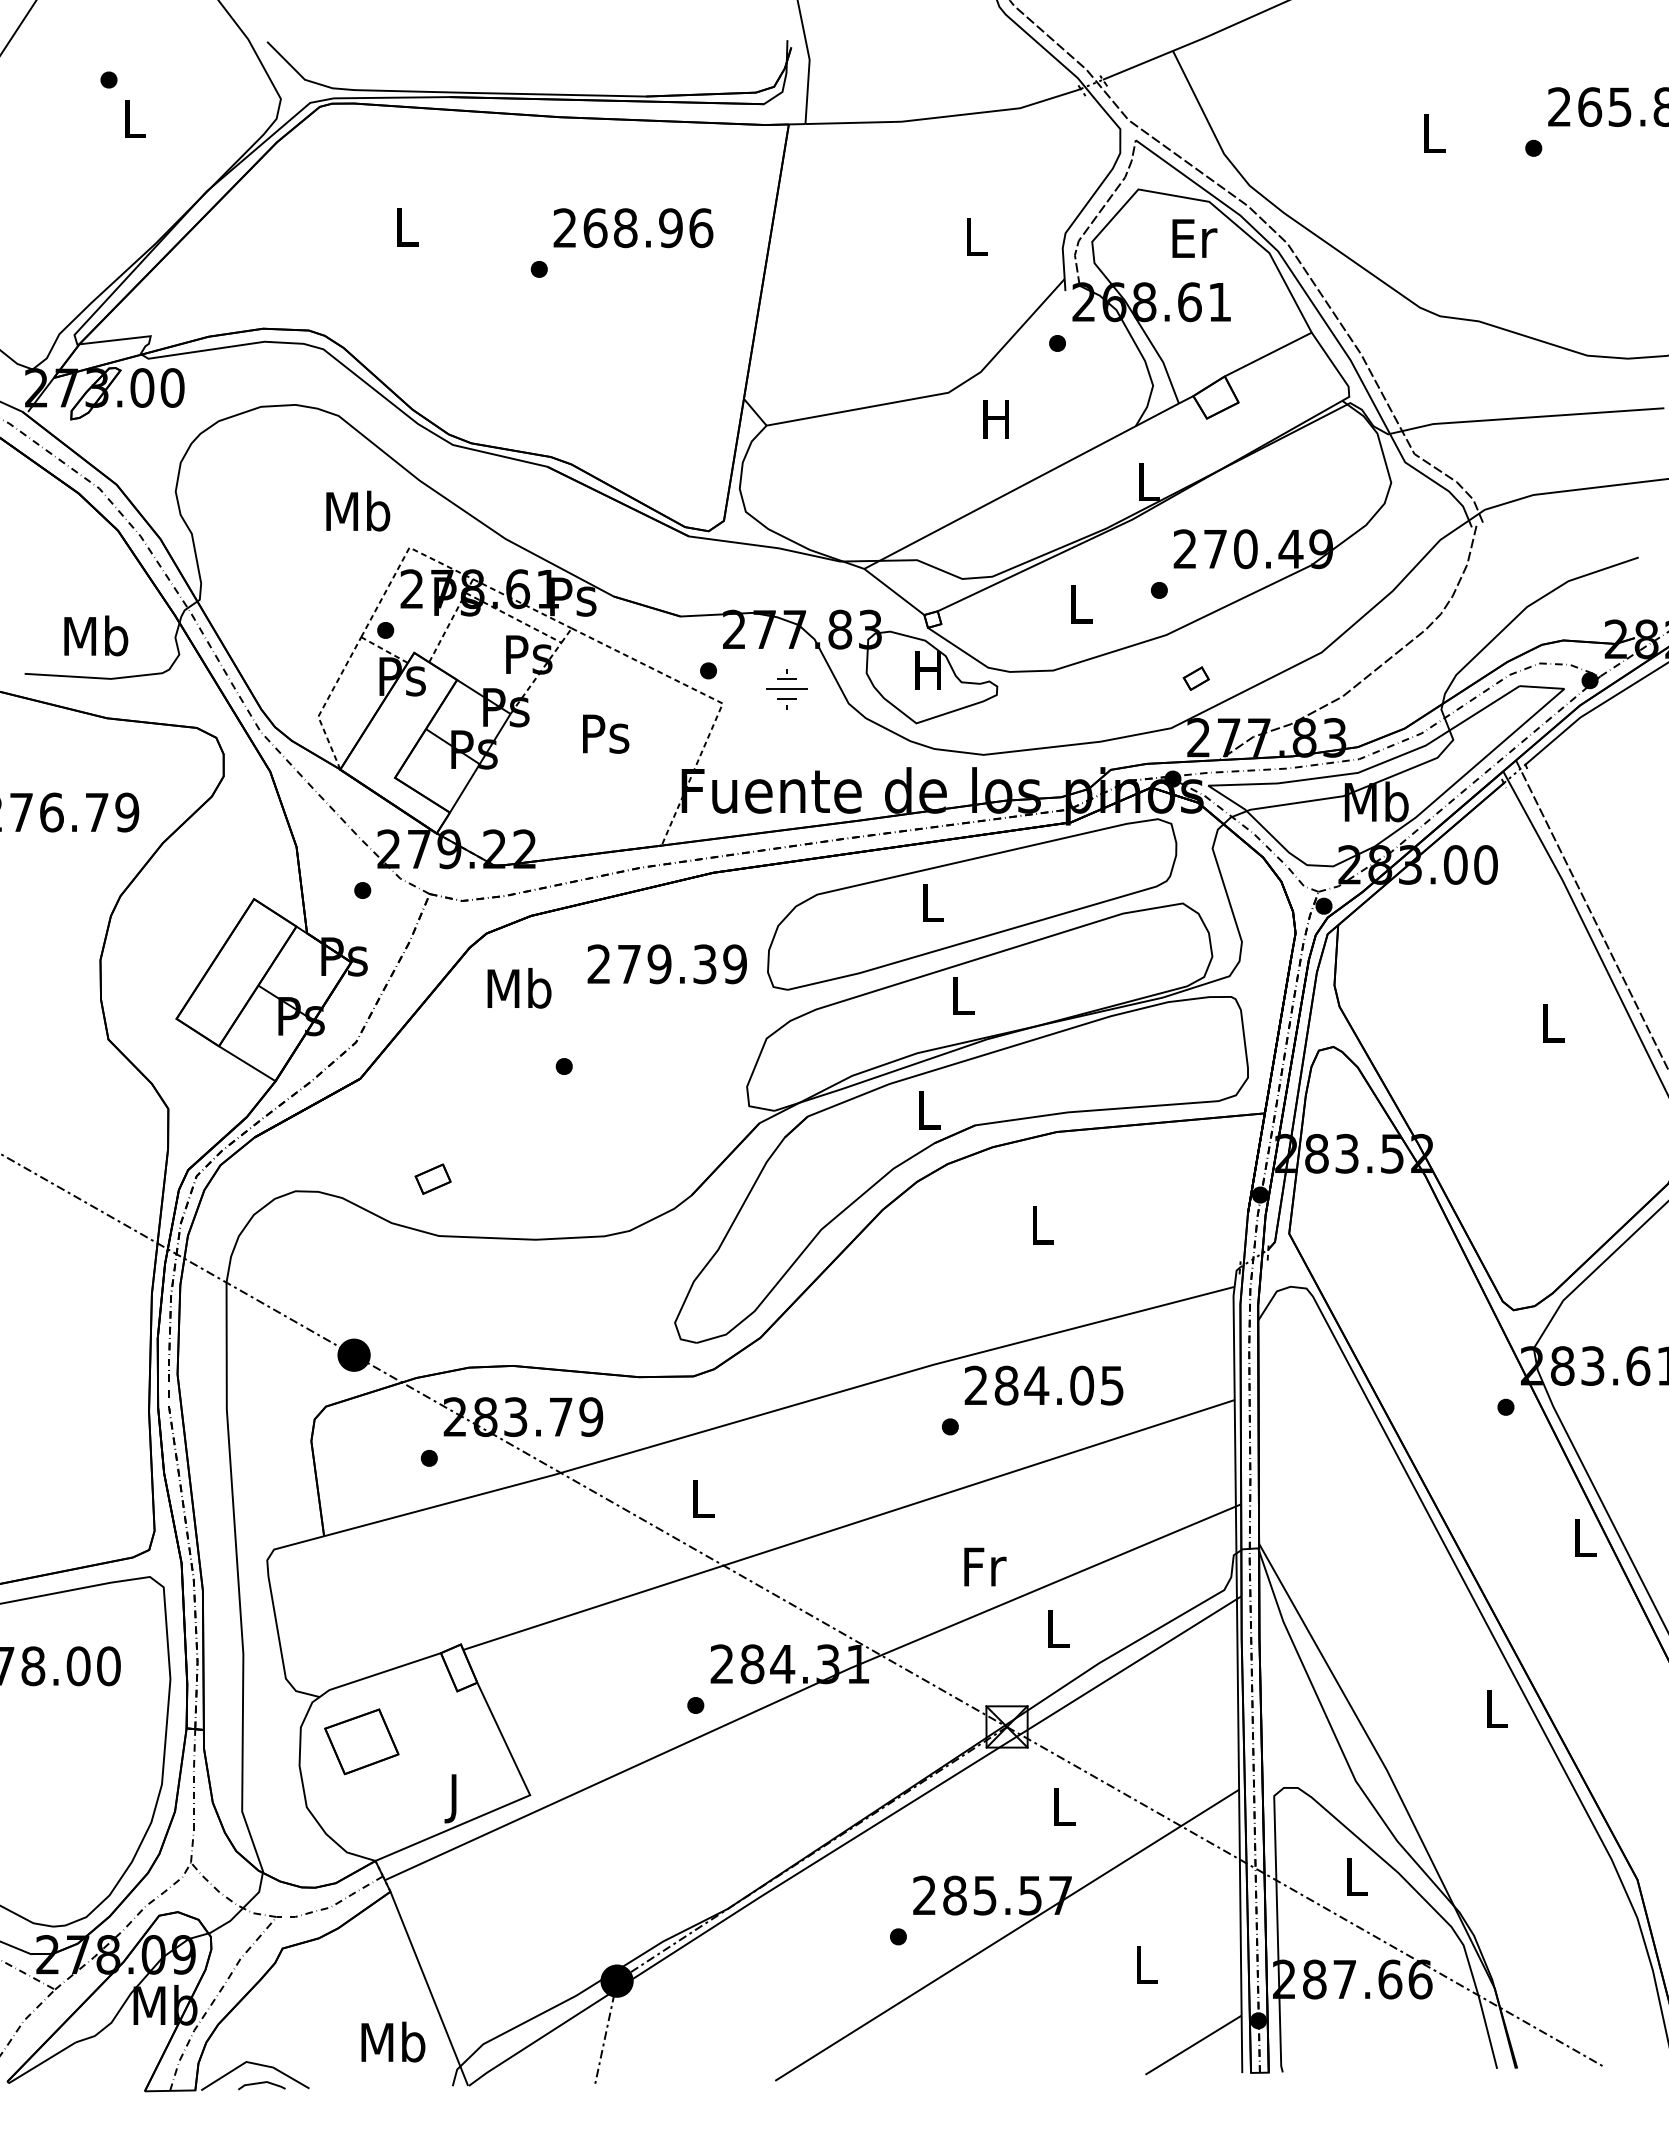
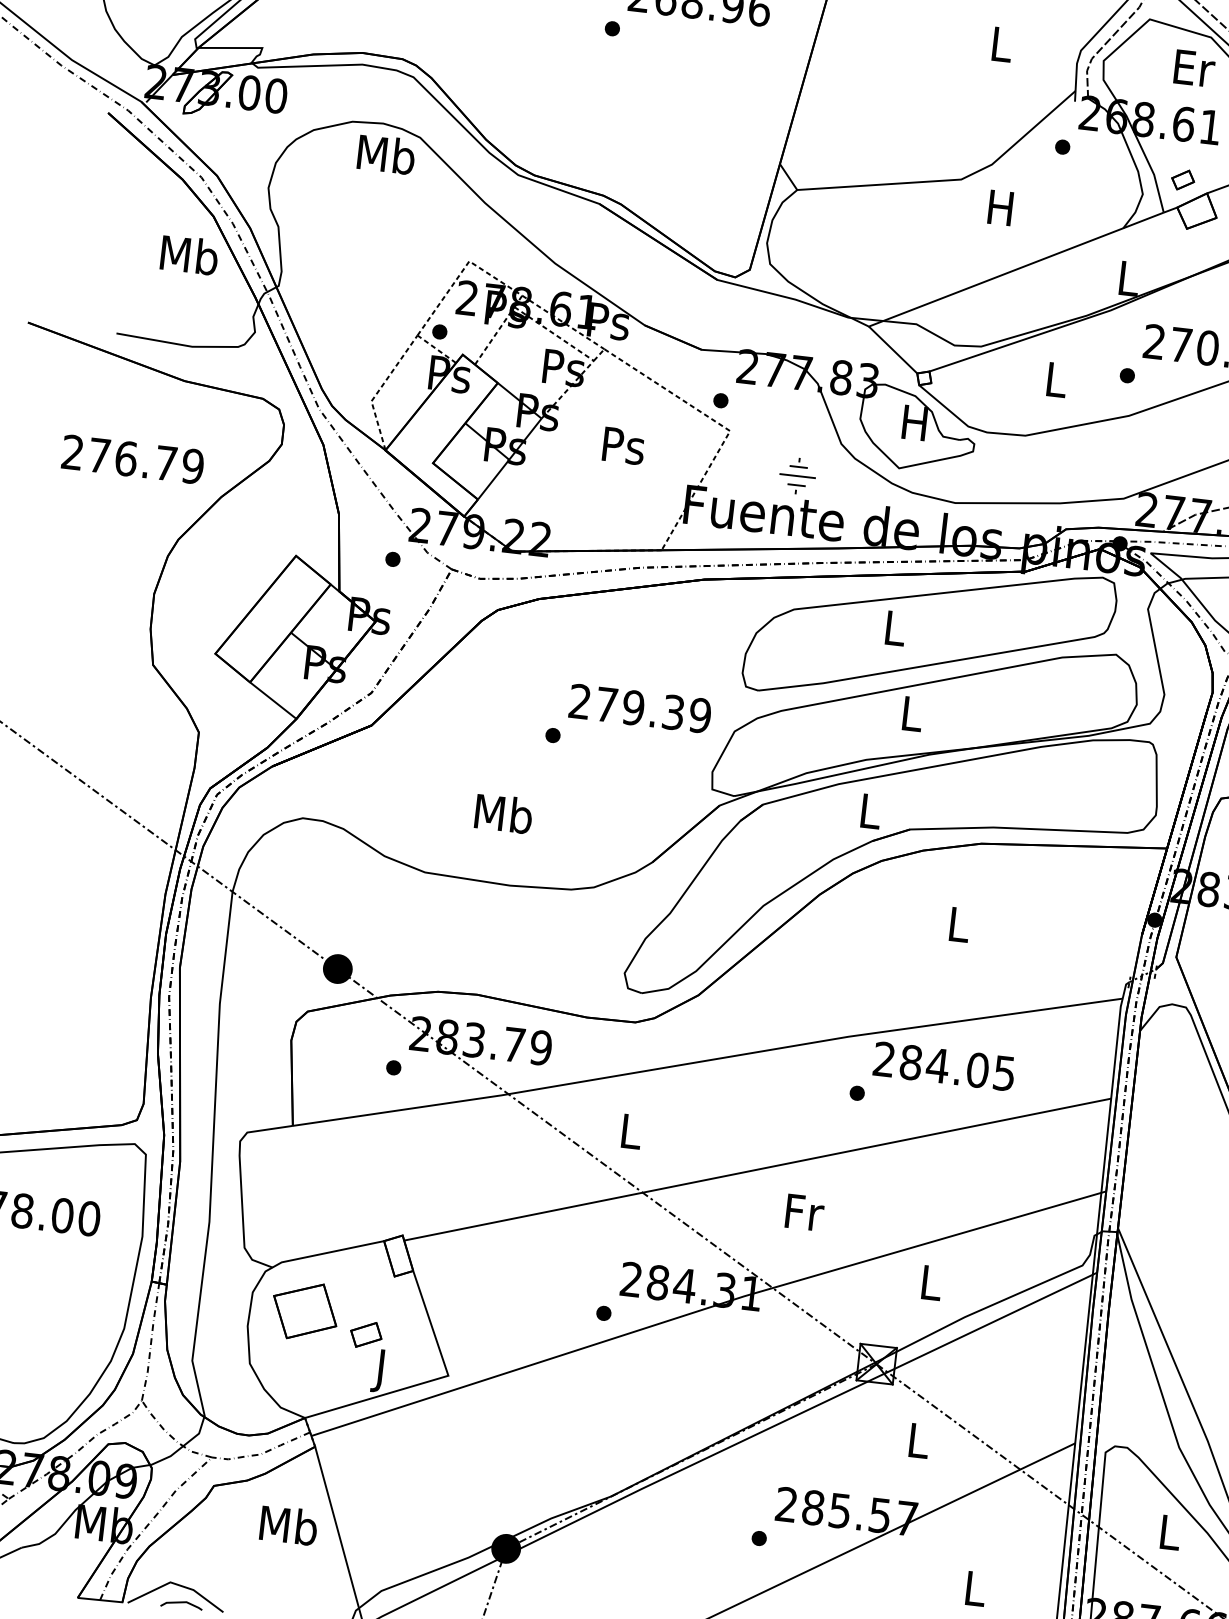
text: (358, 510) -> (386, 154), moved
text: (96, 635) -> (189, 254), moved
part: (1195, 678) -> (1182, 179), moved
part: (786, 689) -> (797, 476), moved
text: (666, 964) -> (639, 708), moved
text: (519, 988) -> (503, 813), moved
part: (432, 1178) -> (365, 1334), moved
text: (985, 1566) -> (805, 1212), moved
text: (393, 2041) -> (289, 1524), moved

